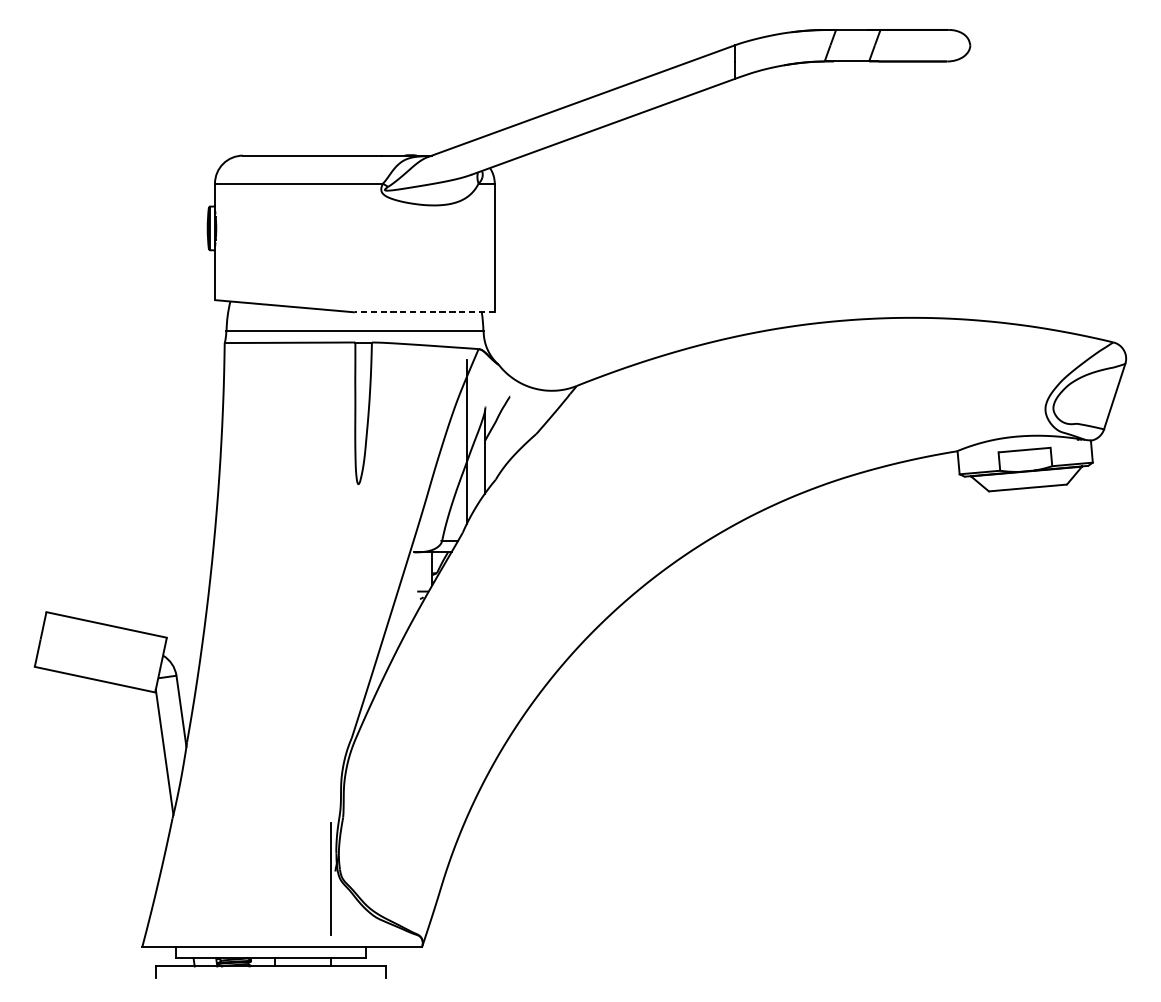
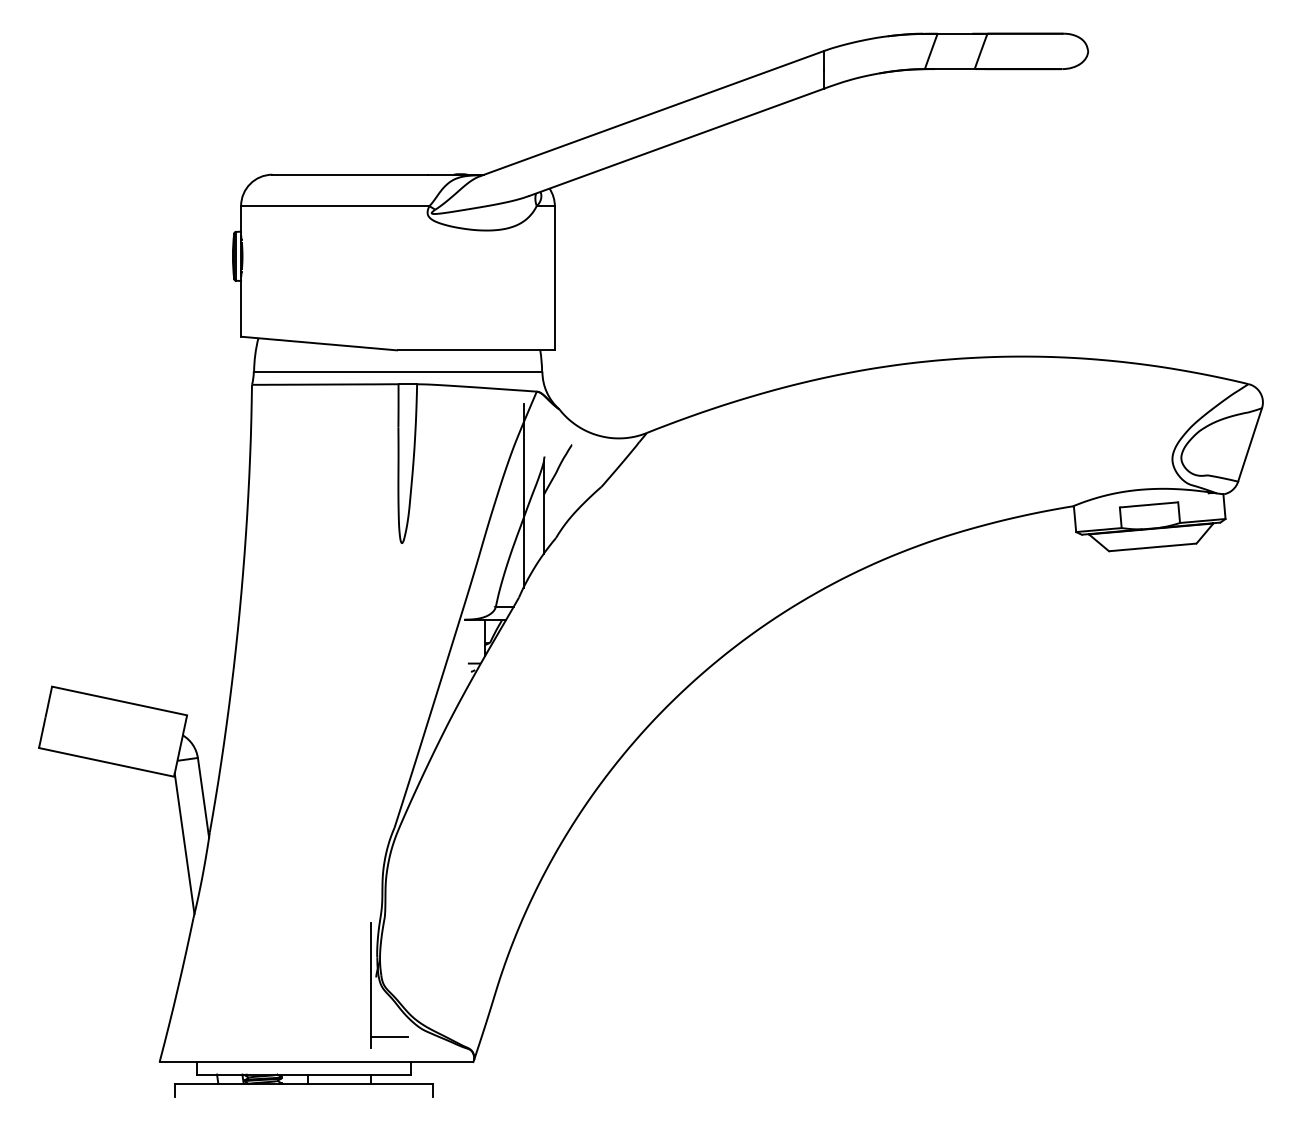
line: (424, 312) -> (475, 350), dashed -> solid
line: (346, 924) -> (388, 1036), added

